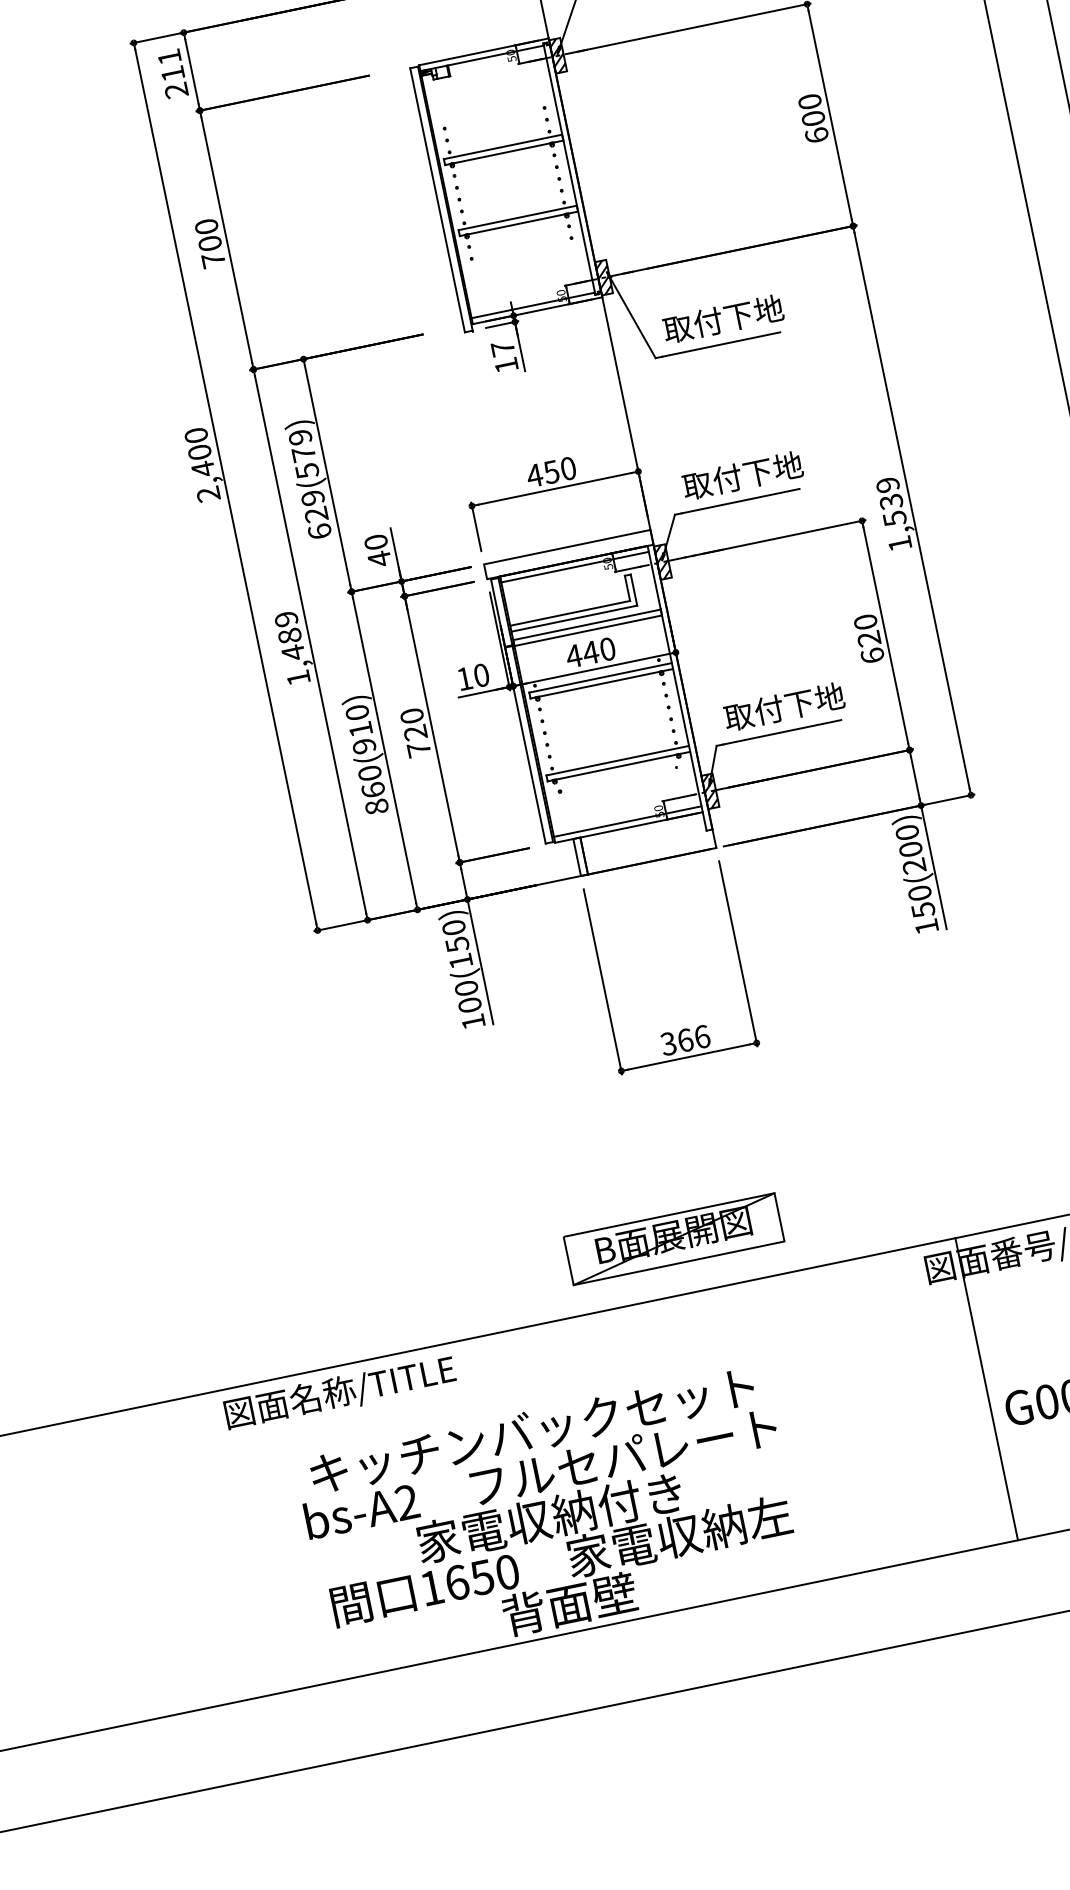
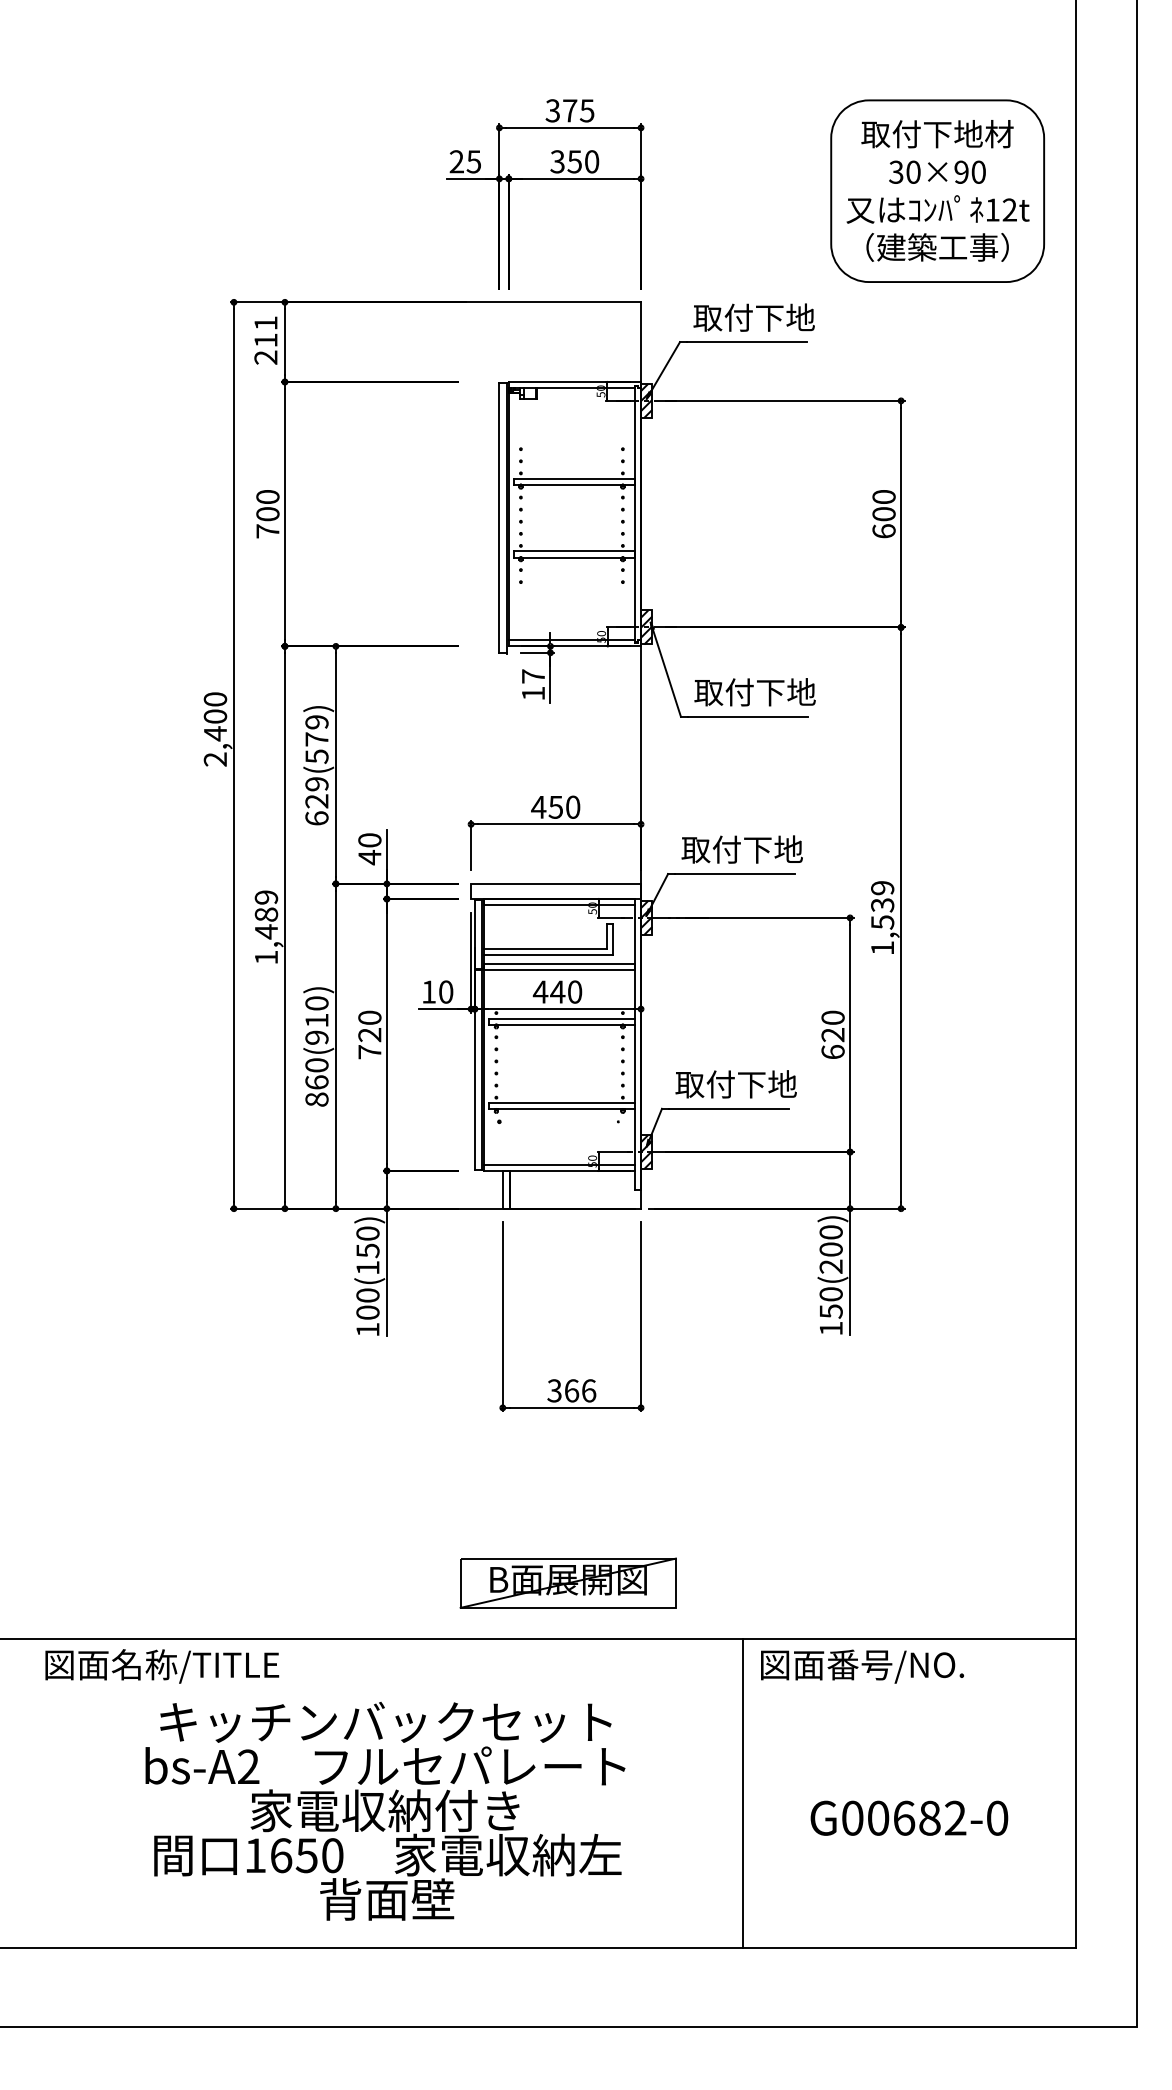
part: (673, 1238) -> (567, 1582), moved
line: (986, 1389) -> (742, 1793), moved
text: (550, 1518) -> (385, 1811), moved

